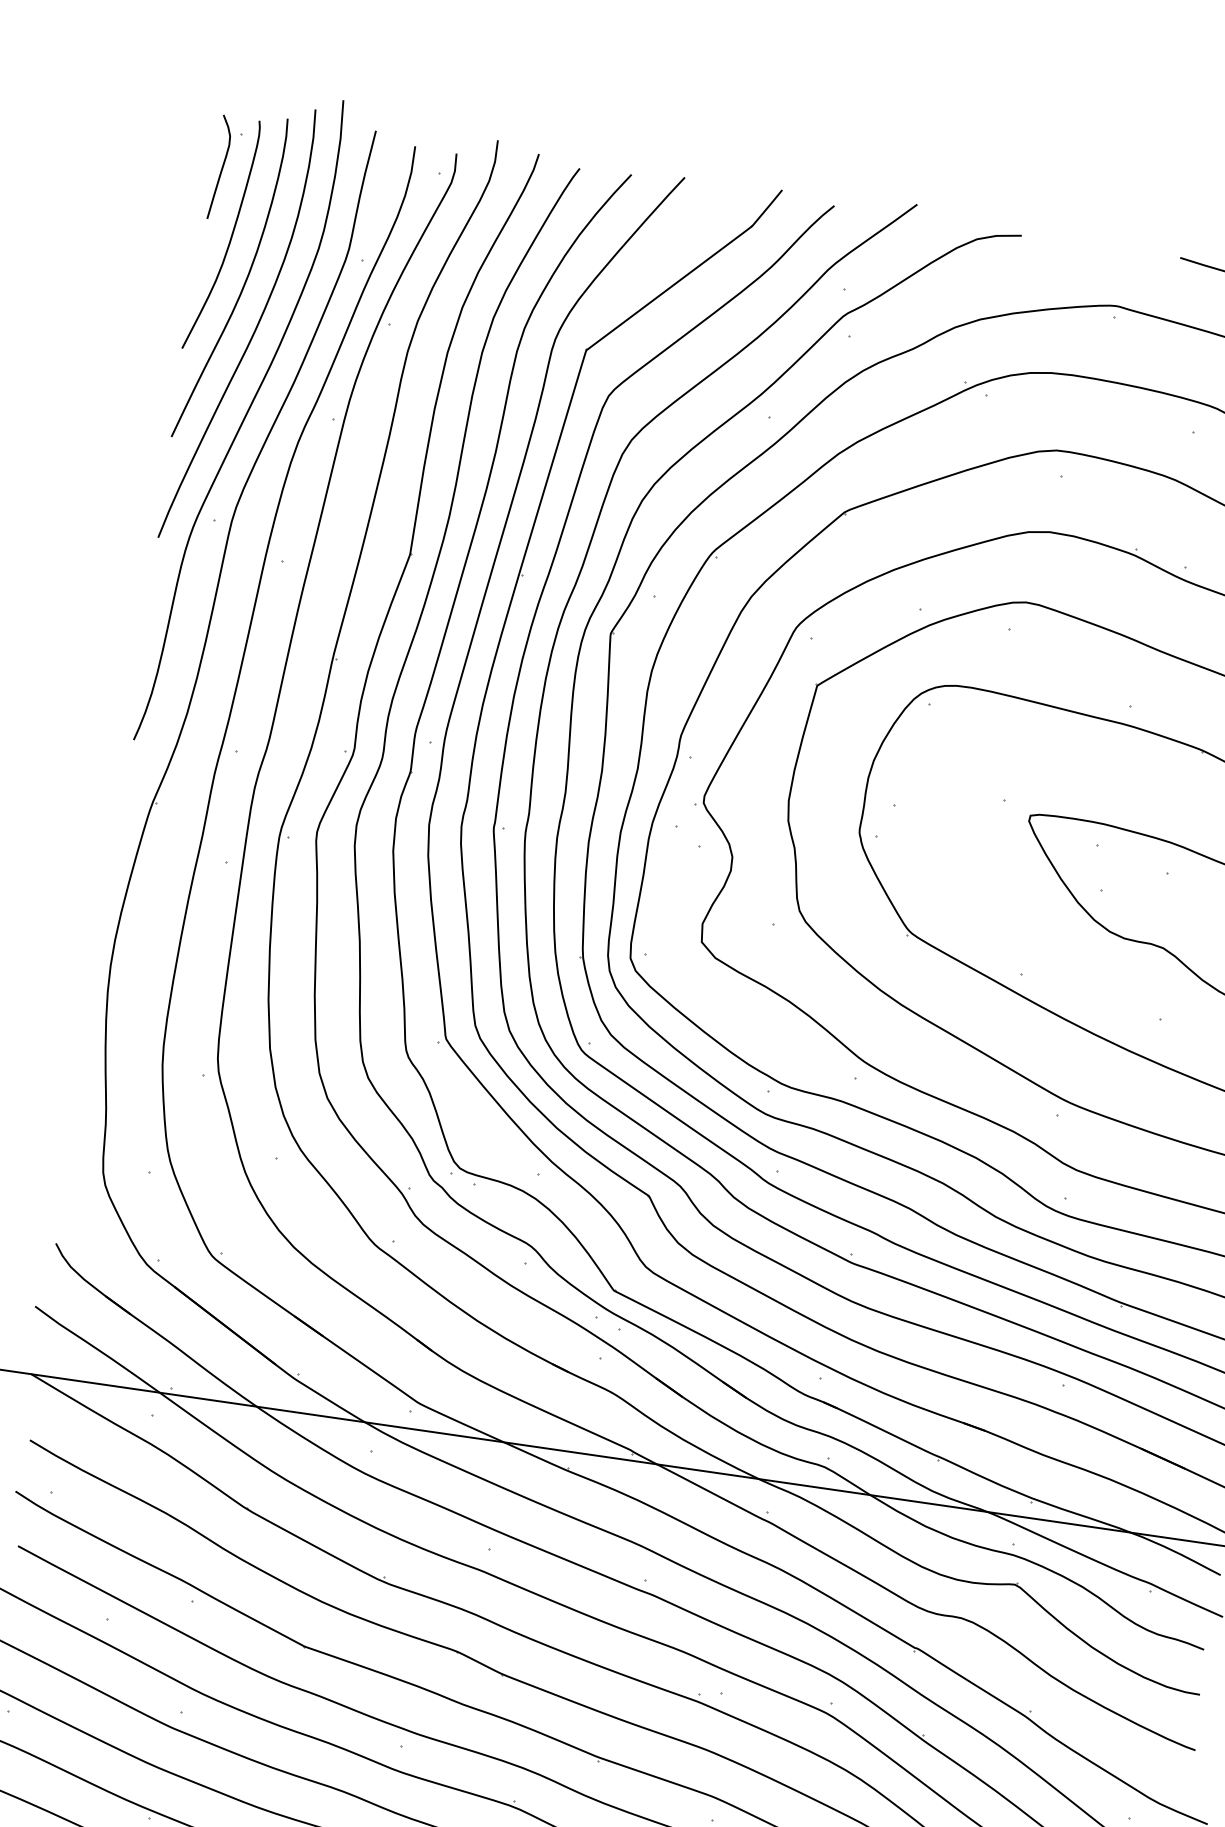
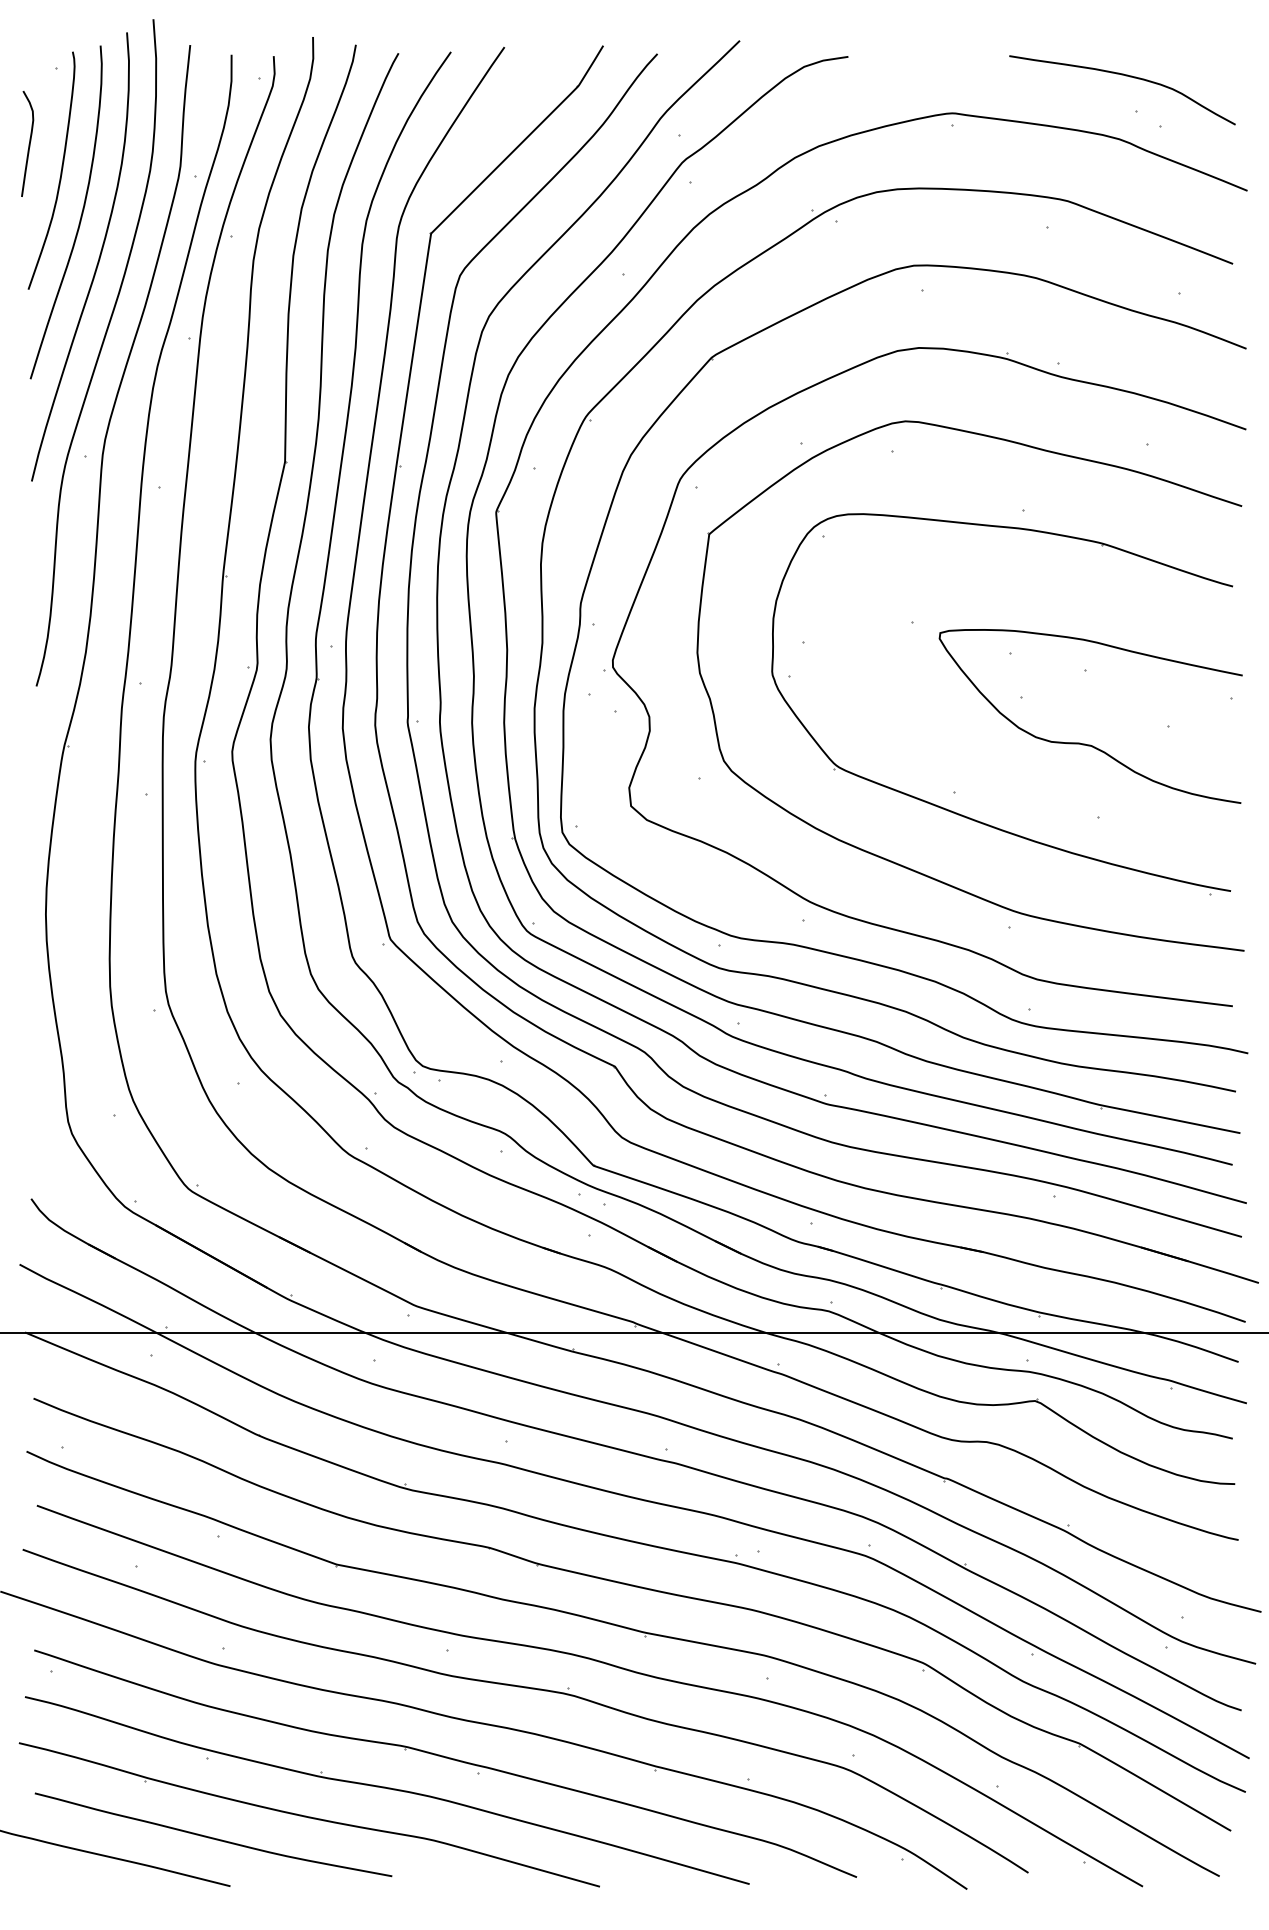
curve: (221, 168) -> (28, 144), moved

